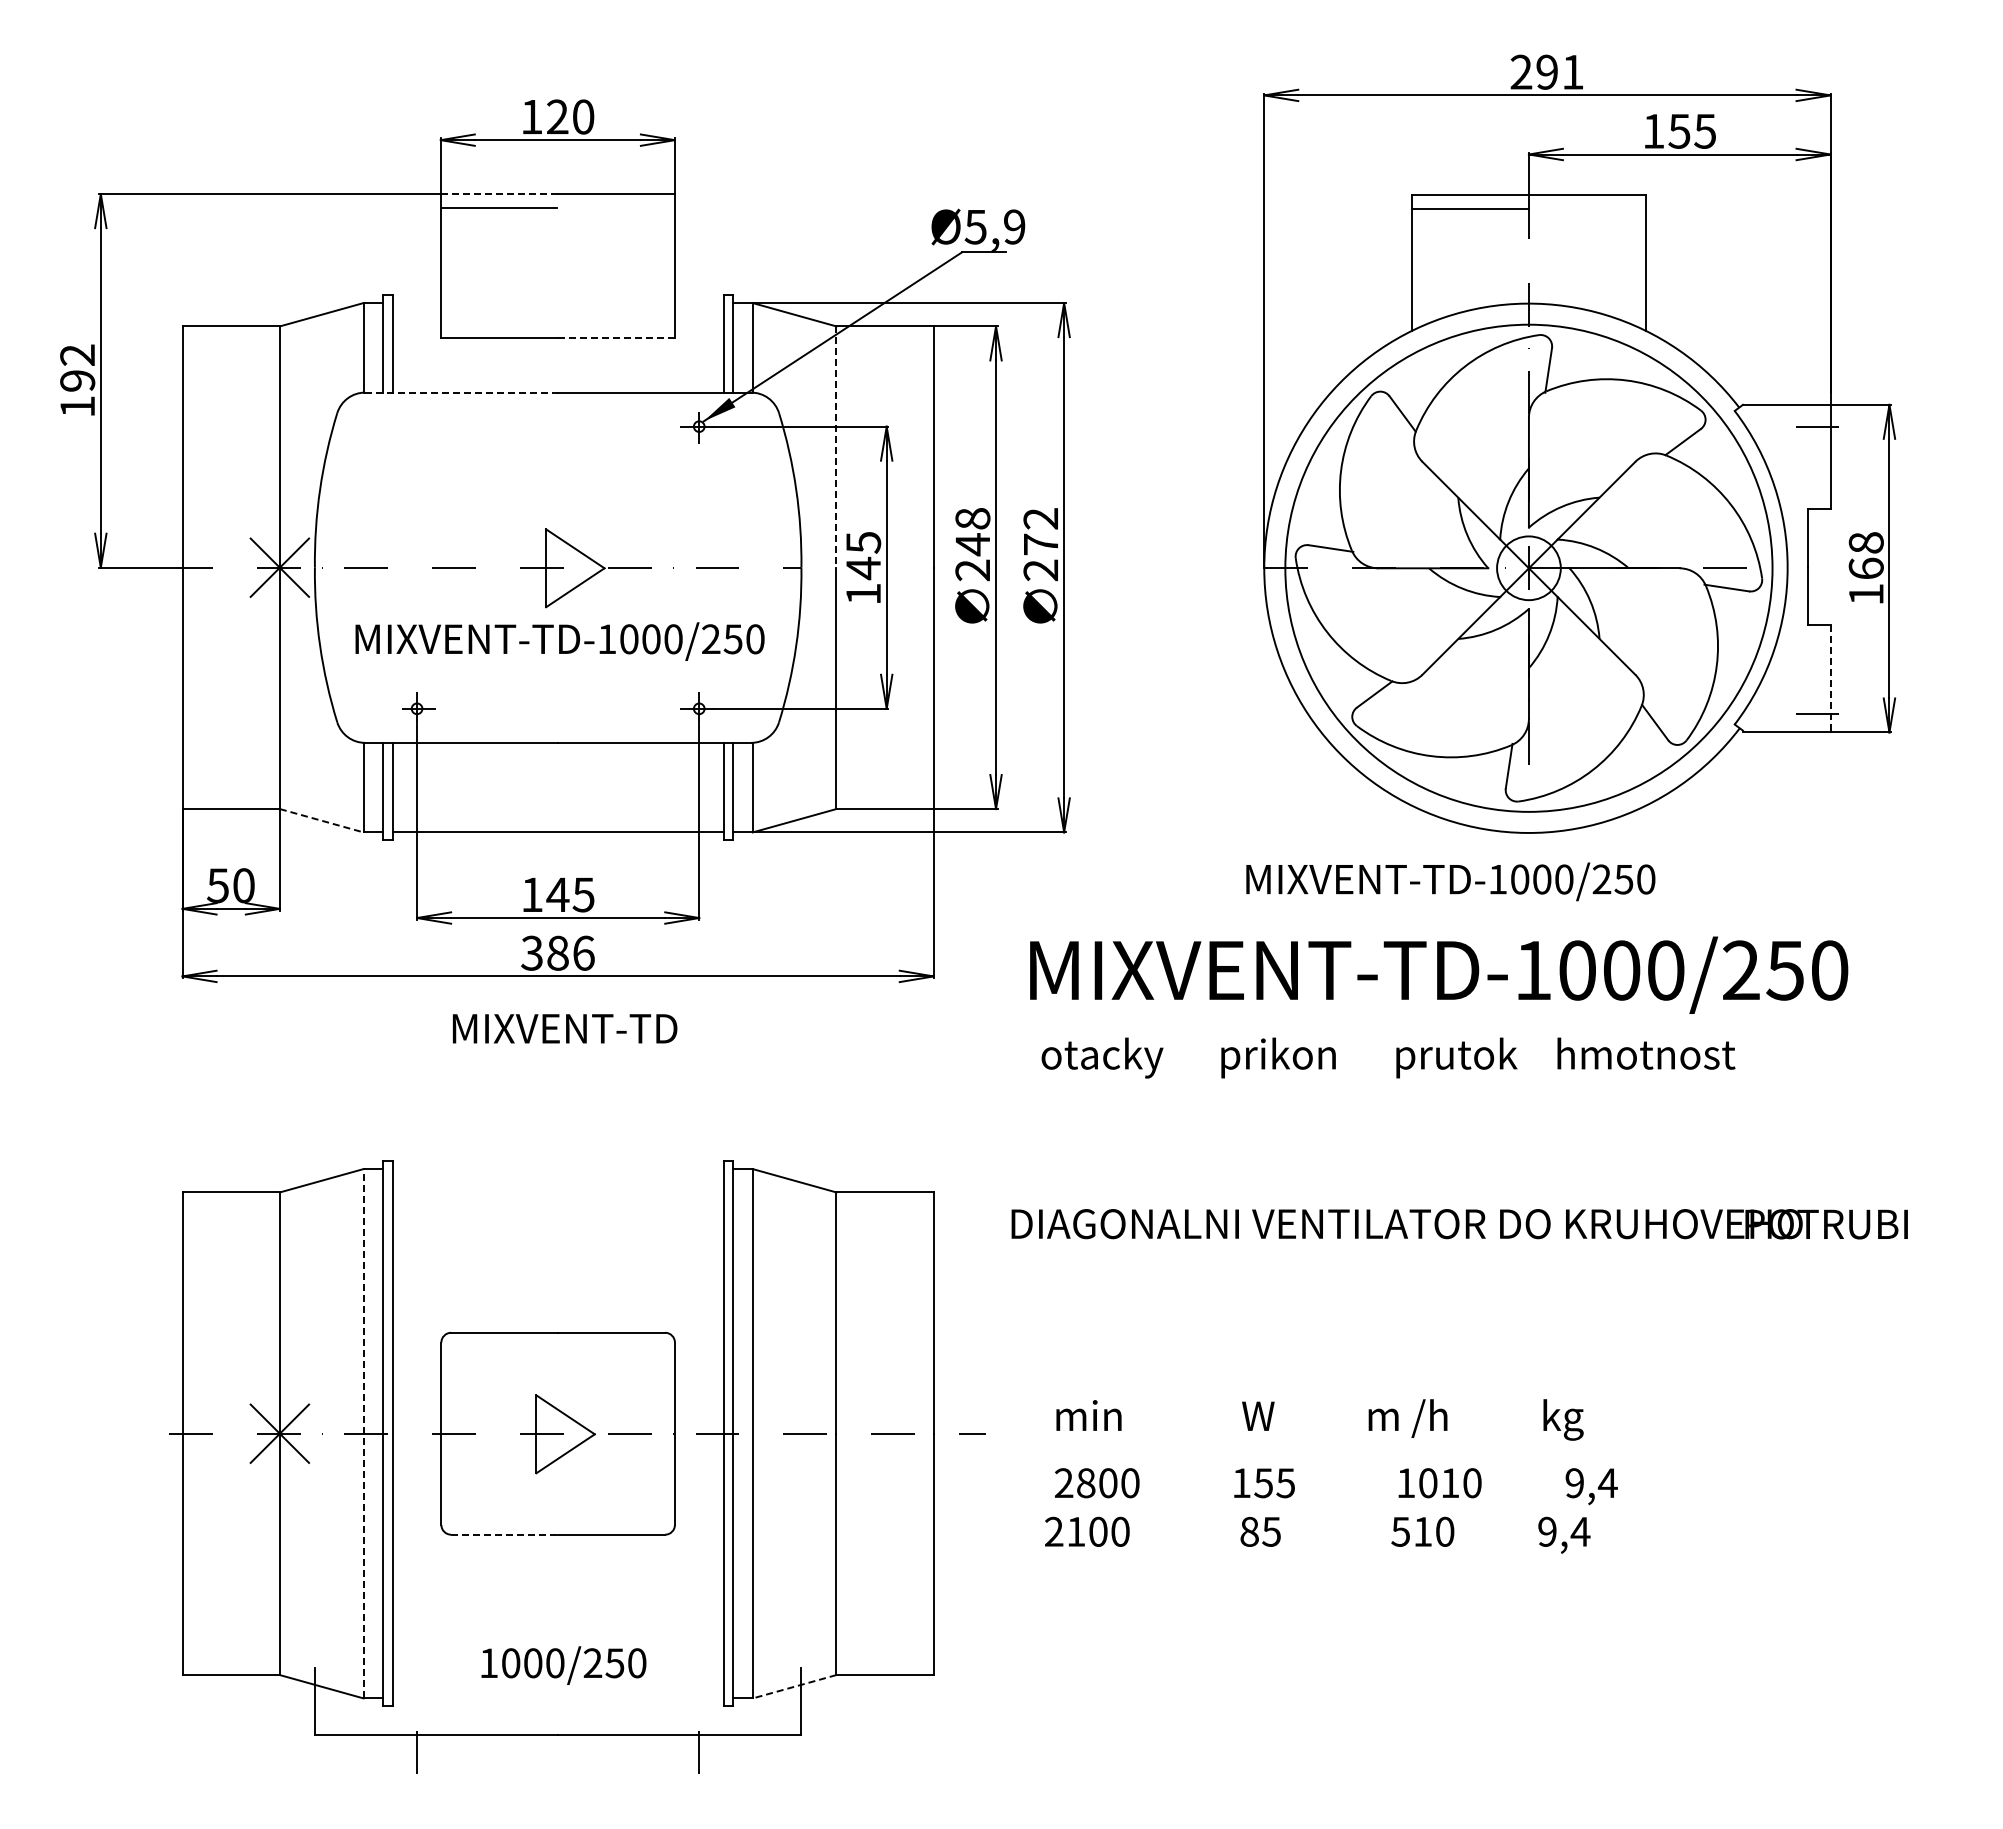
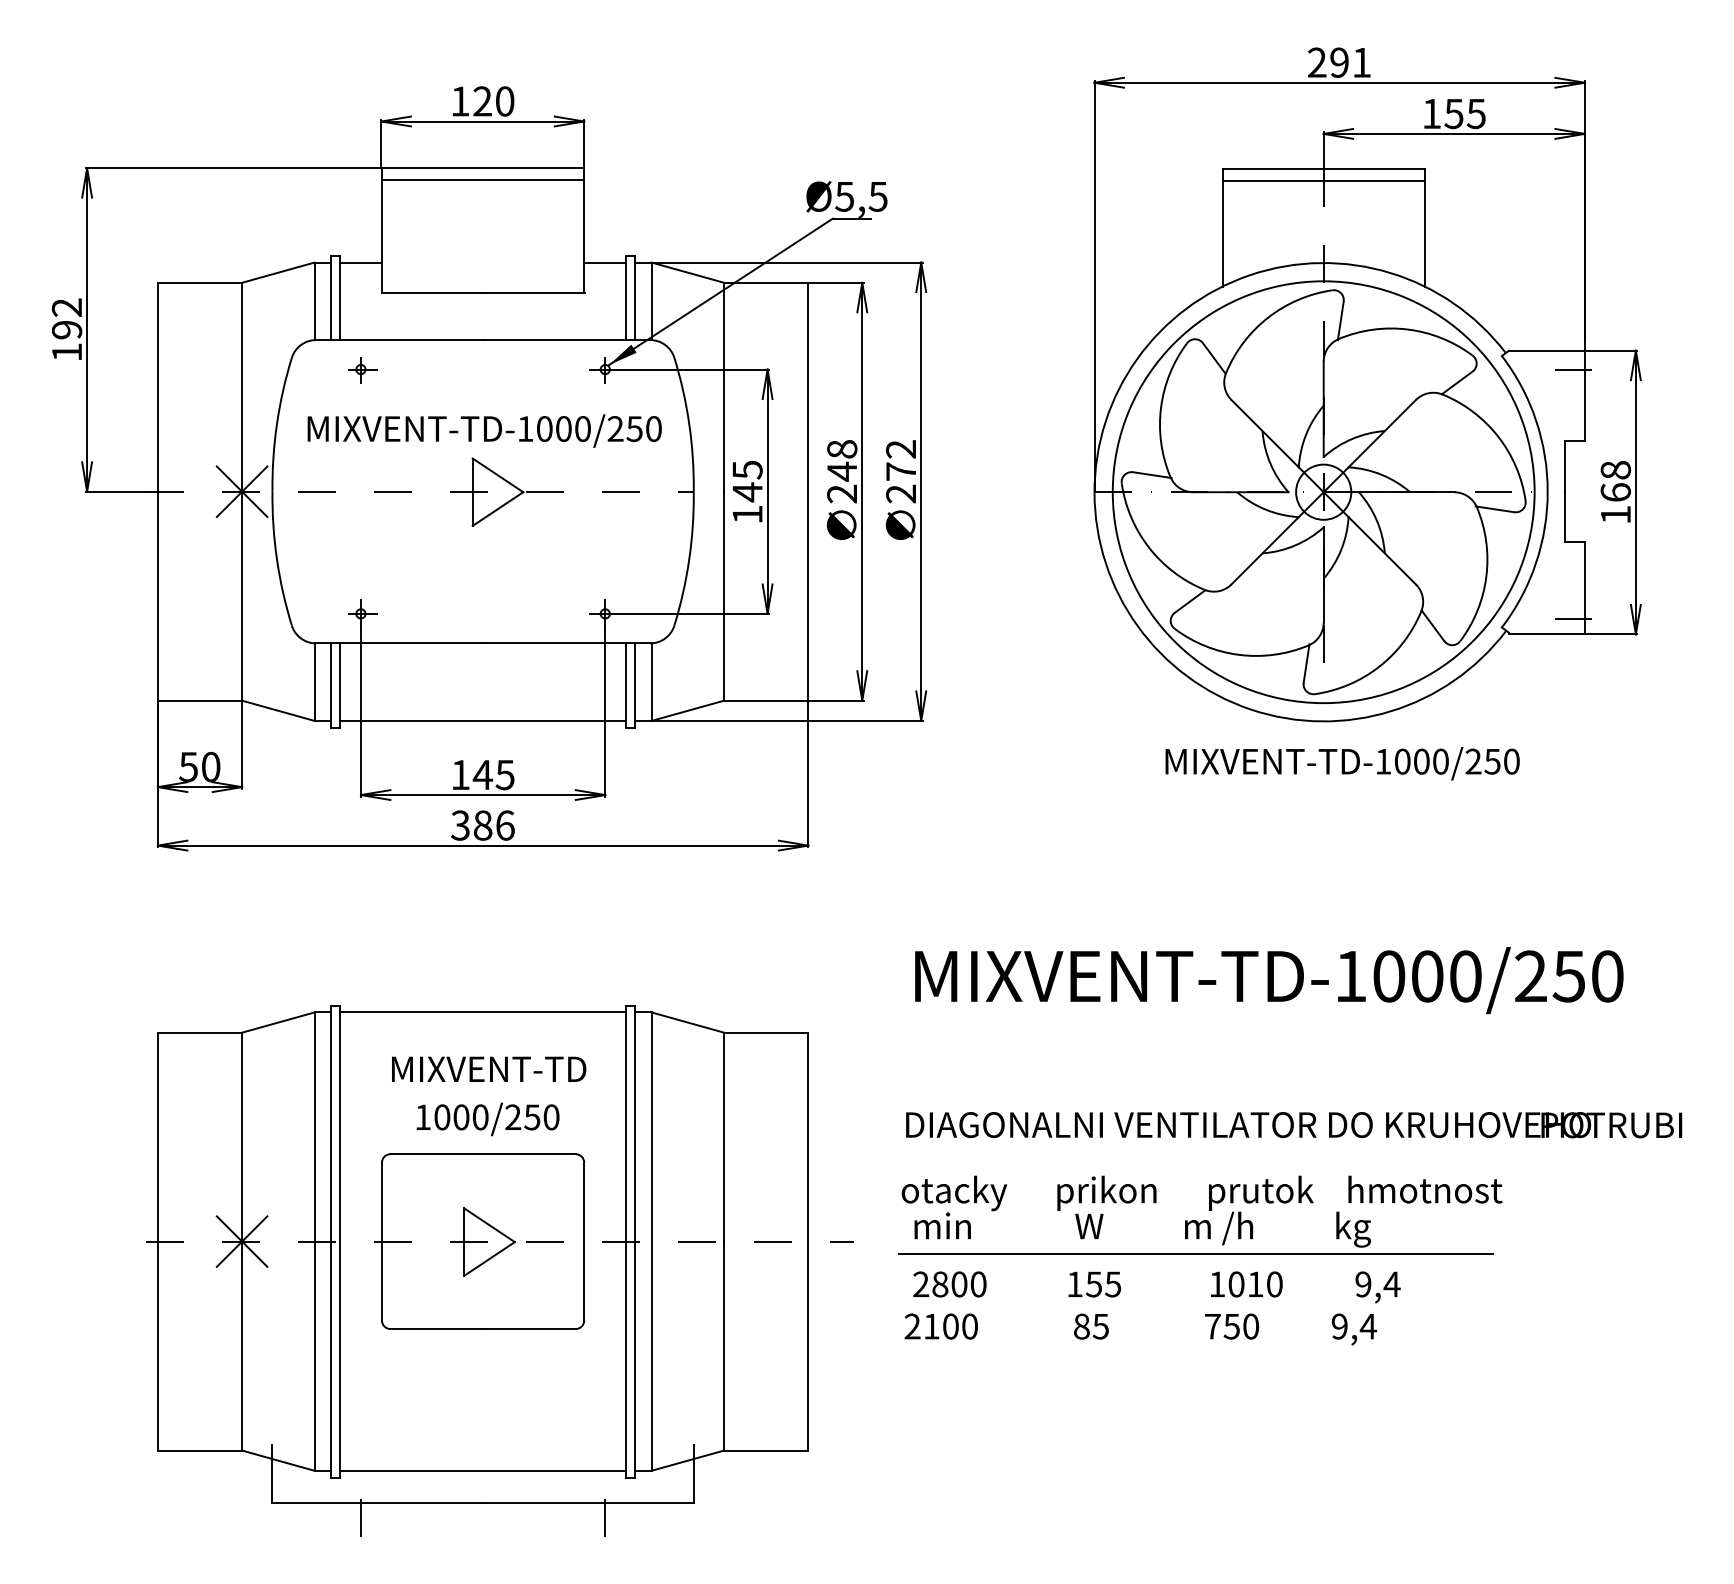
line: (500, 194) -> (433, 168), dashed -> solid
line: (616, 207) -> (533, 179), added
line: (1587, 208) -> (1374, 180), added
text: (1014, 226) -> (878, 196), Ø5,9 -> Ø5,5
line: (416, 303) -> (360, 262), added
line: (699, 303) -> (605, 262), added
line: (616, 337) -> (533, 292), dashed -> solid
line: (462, 392) -> (400, 340), dashed -> solid
part: (418, 427) -> (362, 370), added
line: (836, 447) -> (724, 387), dashed -> solid
text: (559, 641) -> (484, 430), moved
line: (1830, 677) -> (1584, 586), dashed -> solid
line: (322, 820) -> (279, 710), dashed -> solid
text: (1450, 881) -> (1342, 763), moved
text: (1439, 974) -> (1269, 979), moved
text: (565, 1028) -> (489, 1069), moved
text: (1388, 1057) -> (1202, 1192), moved
line: (557, 1169) -> (482, 1012), added
text: (1459, 1224) -> (1293, 1125), moved
line: (363, 1433) -> (314, 1241), dashed -> solid
line: (1380, 1447) -> (1195, 1253), added
text: (1411, 1531) -> (1222, 1326), 510 -> 750
line: (505, 1534) -> (437, 1328), dashed -> solid
text: (563, 1665) -> (487, 1119), moved
line: (794, 1686) -> (687, 1460), dashed -> solid
line: (557, 1698) -> (482, 1470), added

